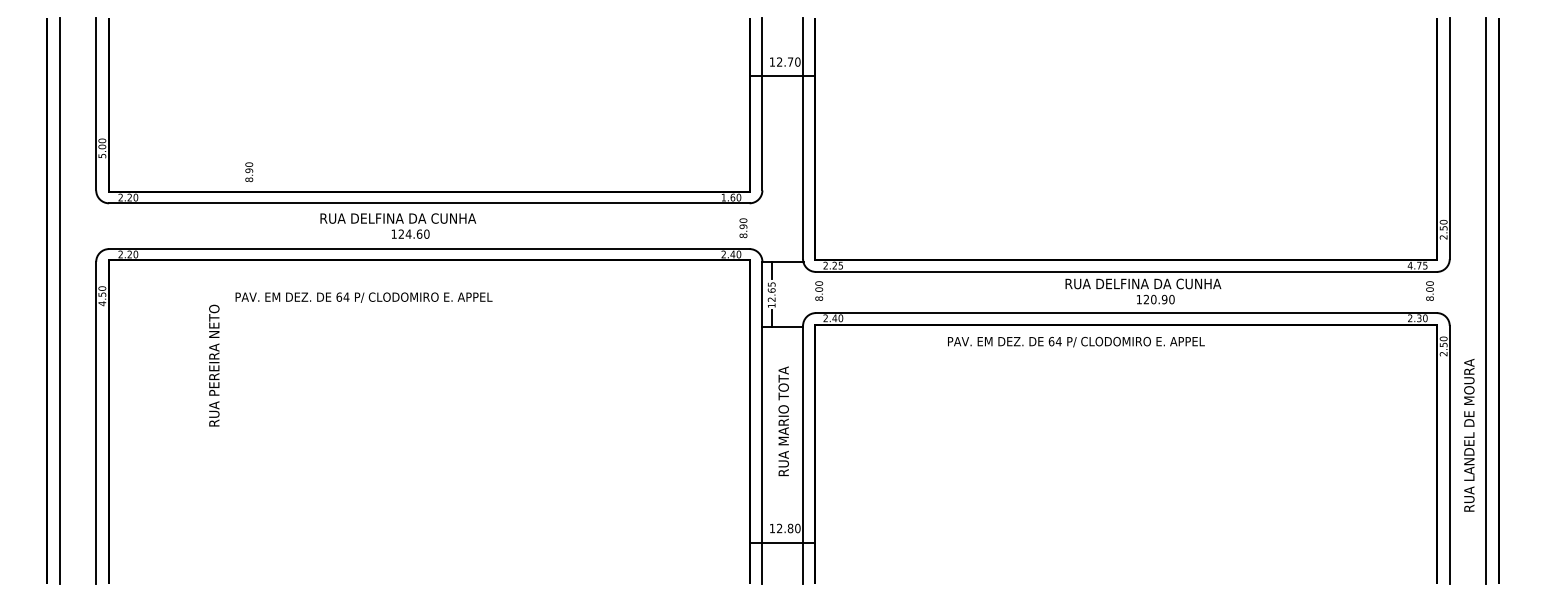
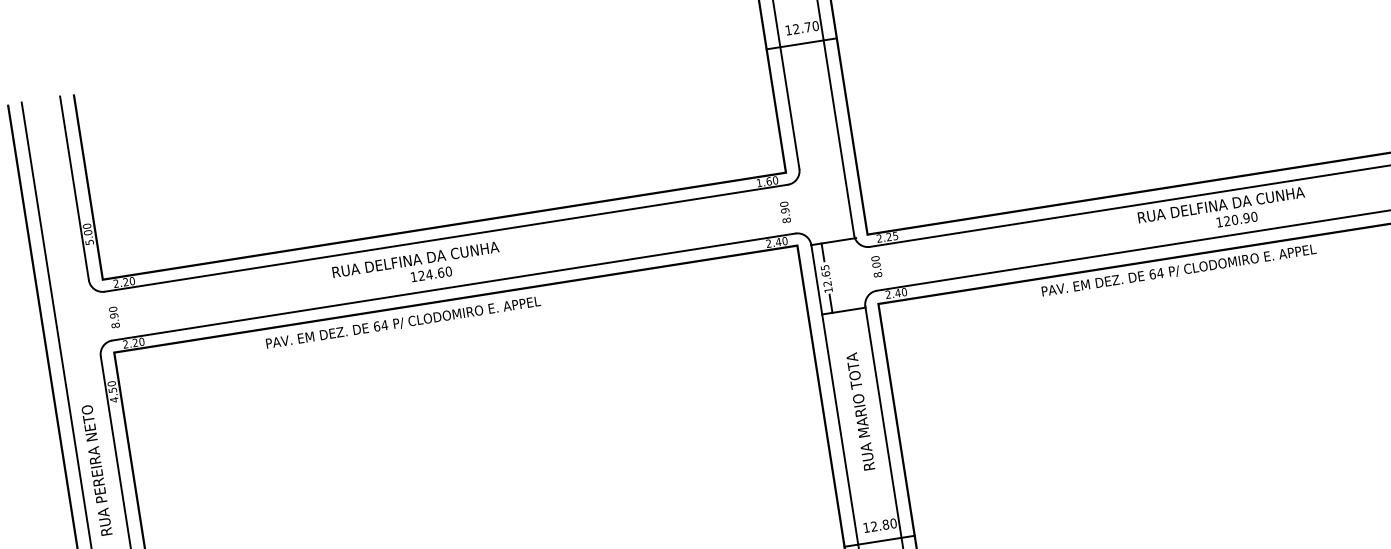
text: (249, 172) -> (114, 317), moved
text: (363, 297) -> (402, 322), moved
text: (1076, 342) -> (1179, 271), moved
text: (214, 365) -> (97, 470), moved

